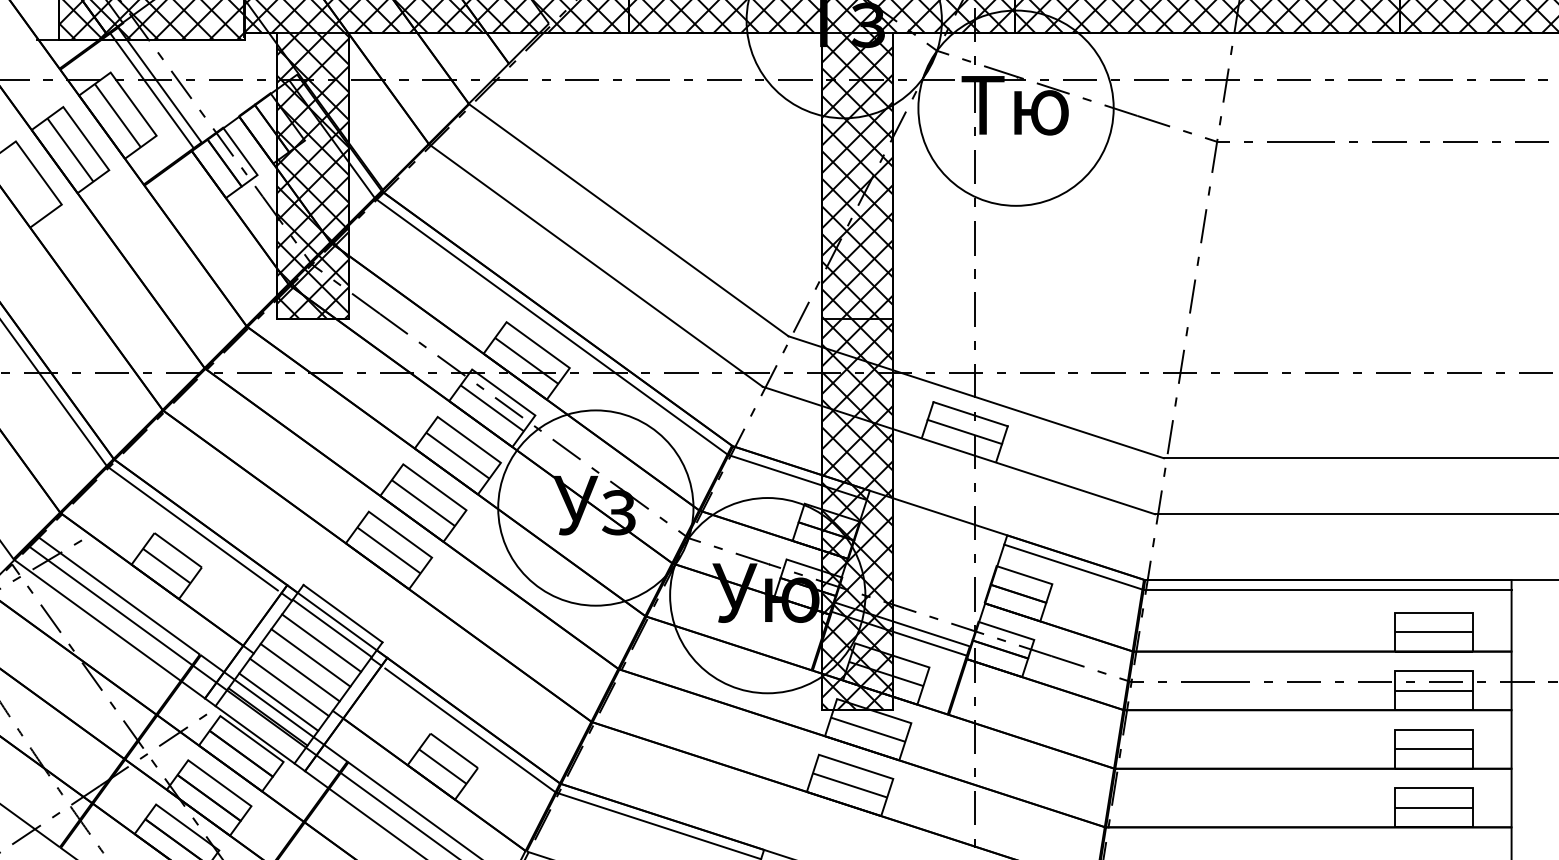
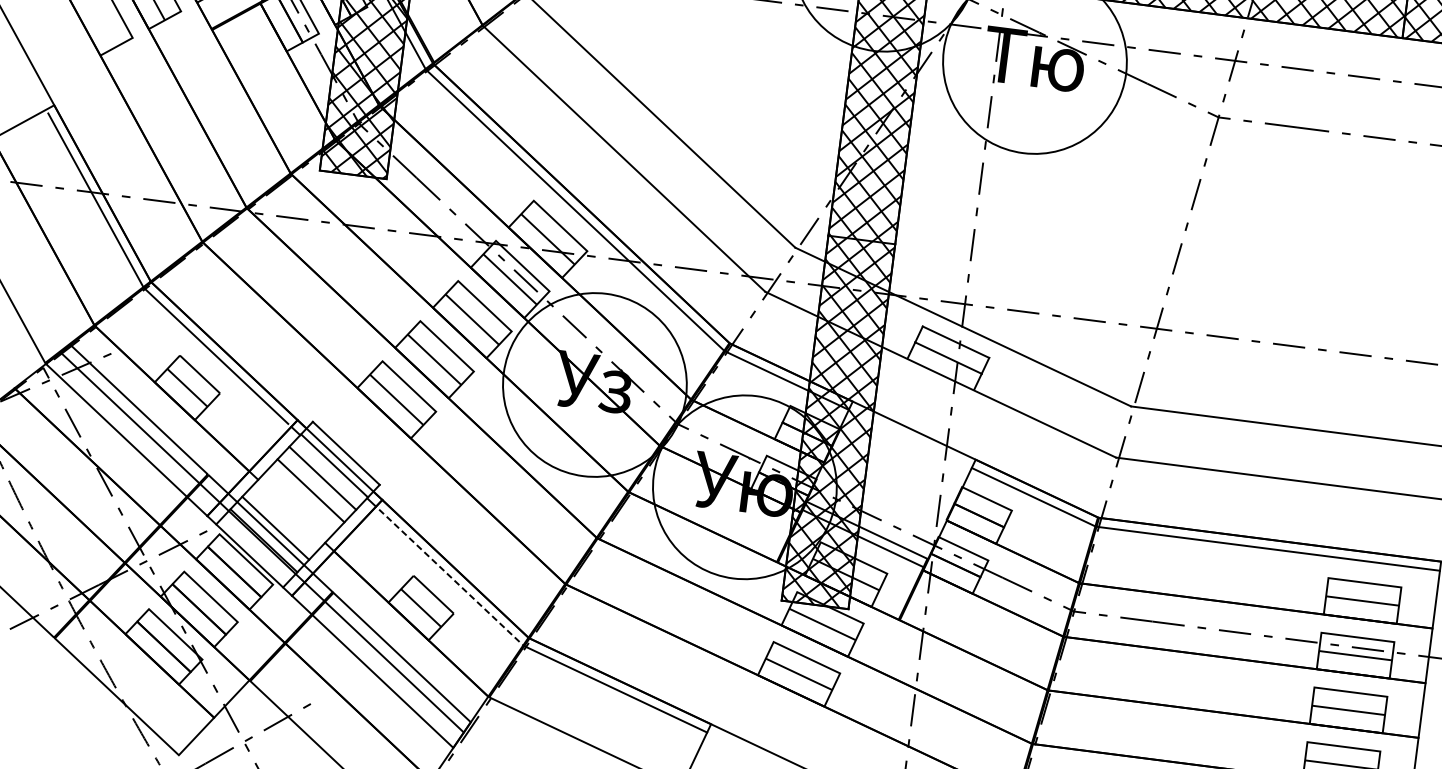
line: (299, 672) -> (298, 503), removed
line: (288, 687) -> (286, 515), removed
line: (470, 730) -> (451, 577), solid -> dashed

